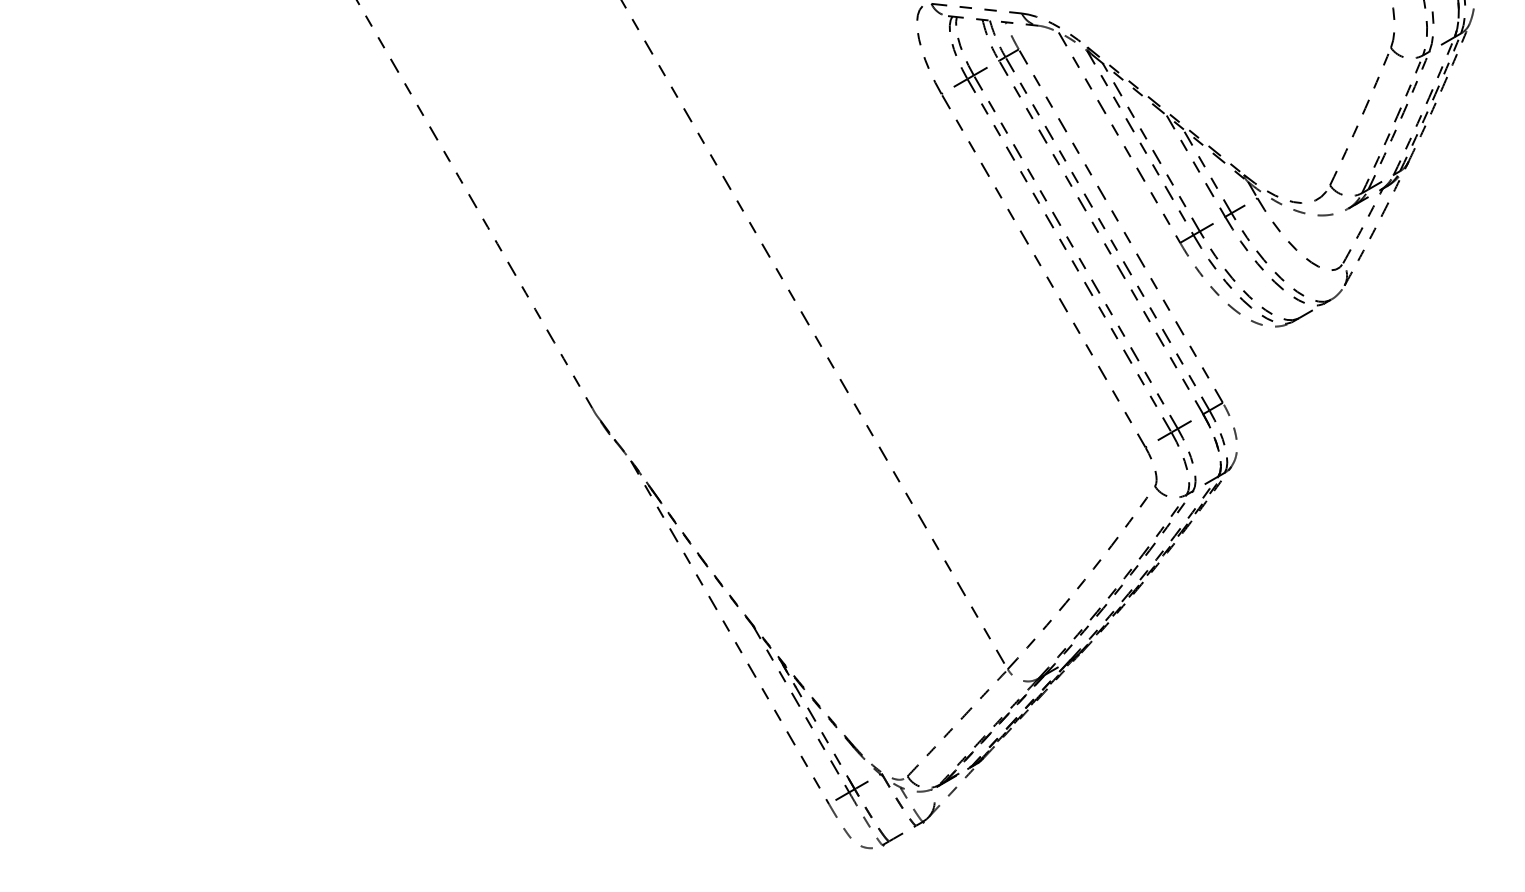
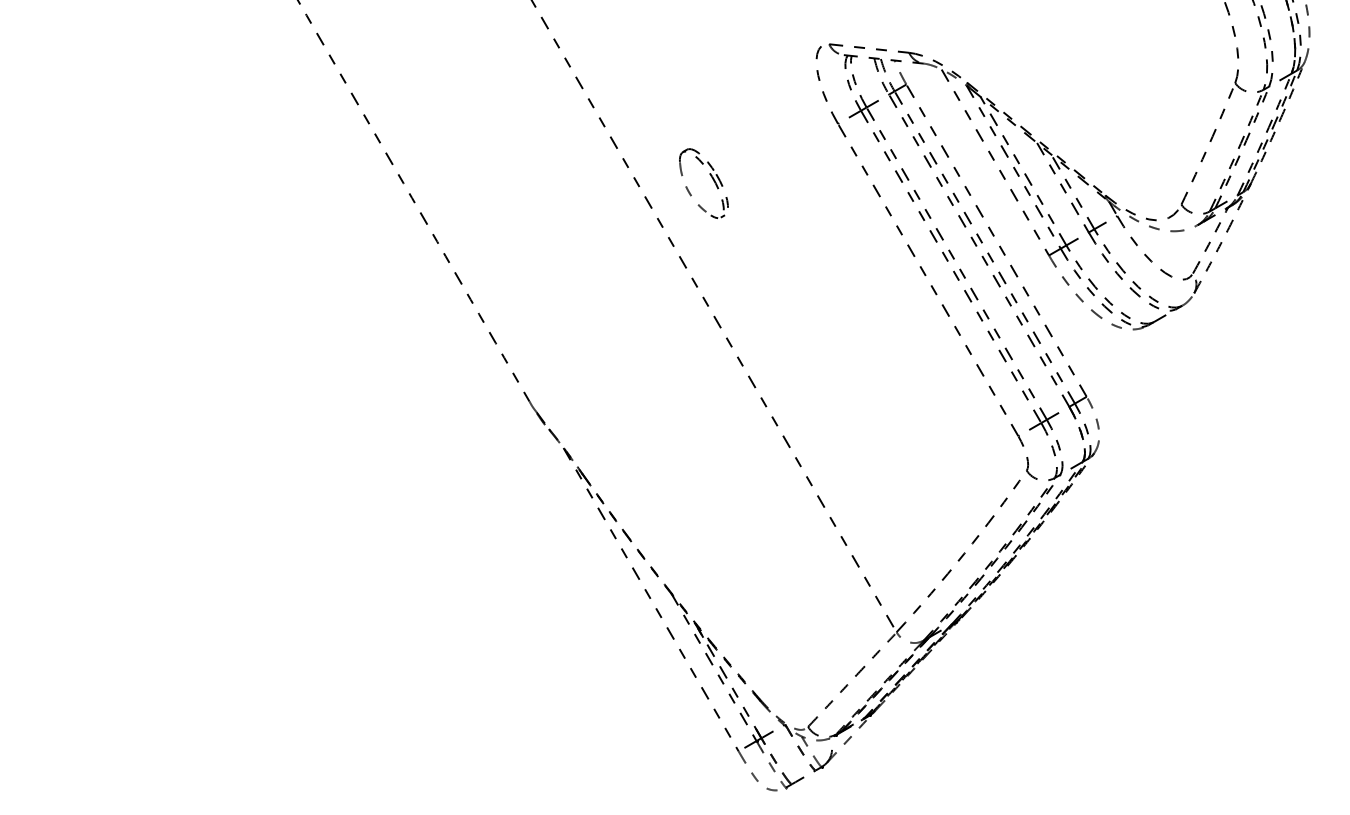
part: (799, 156) -> (712, 179), added

